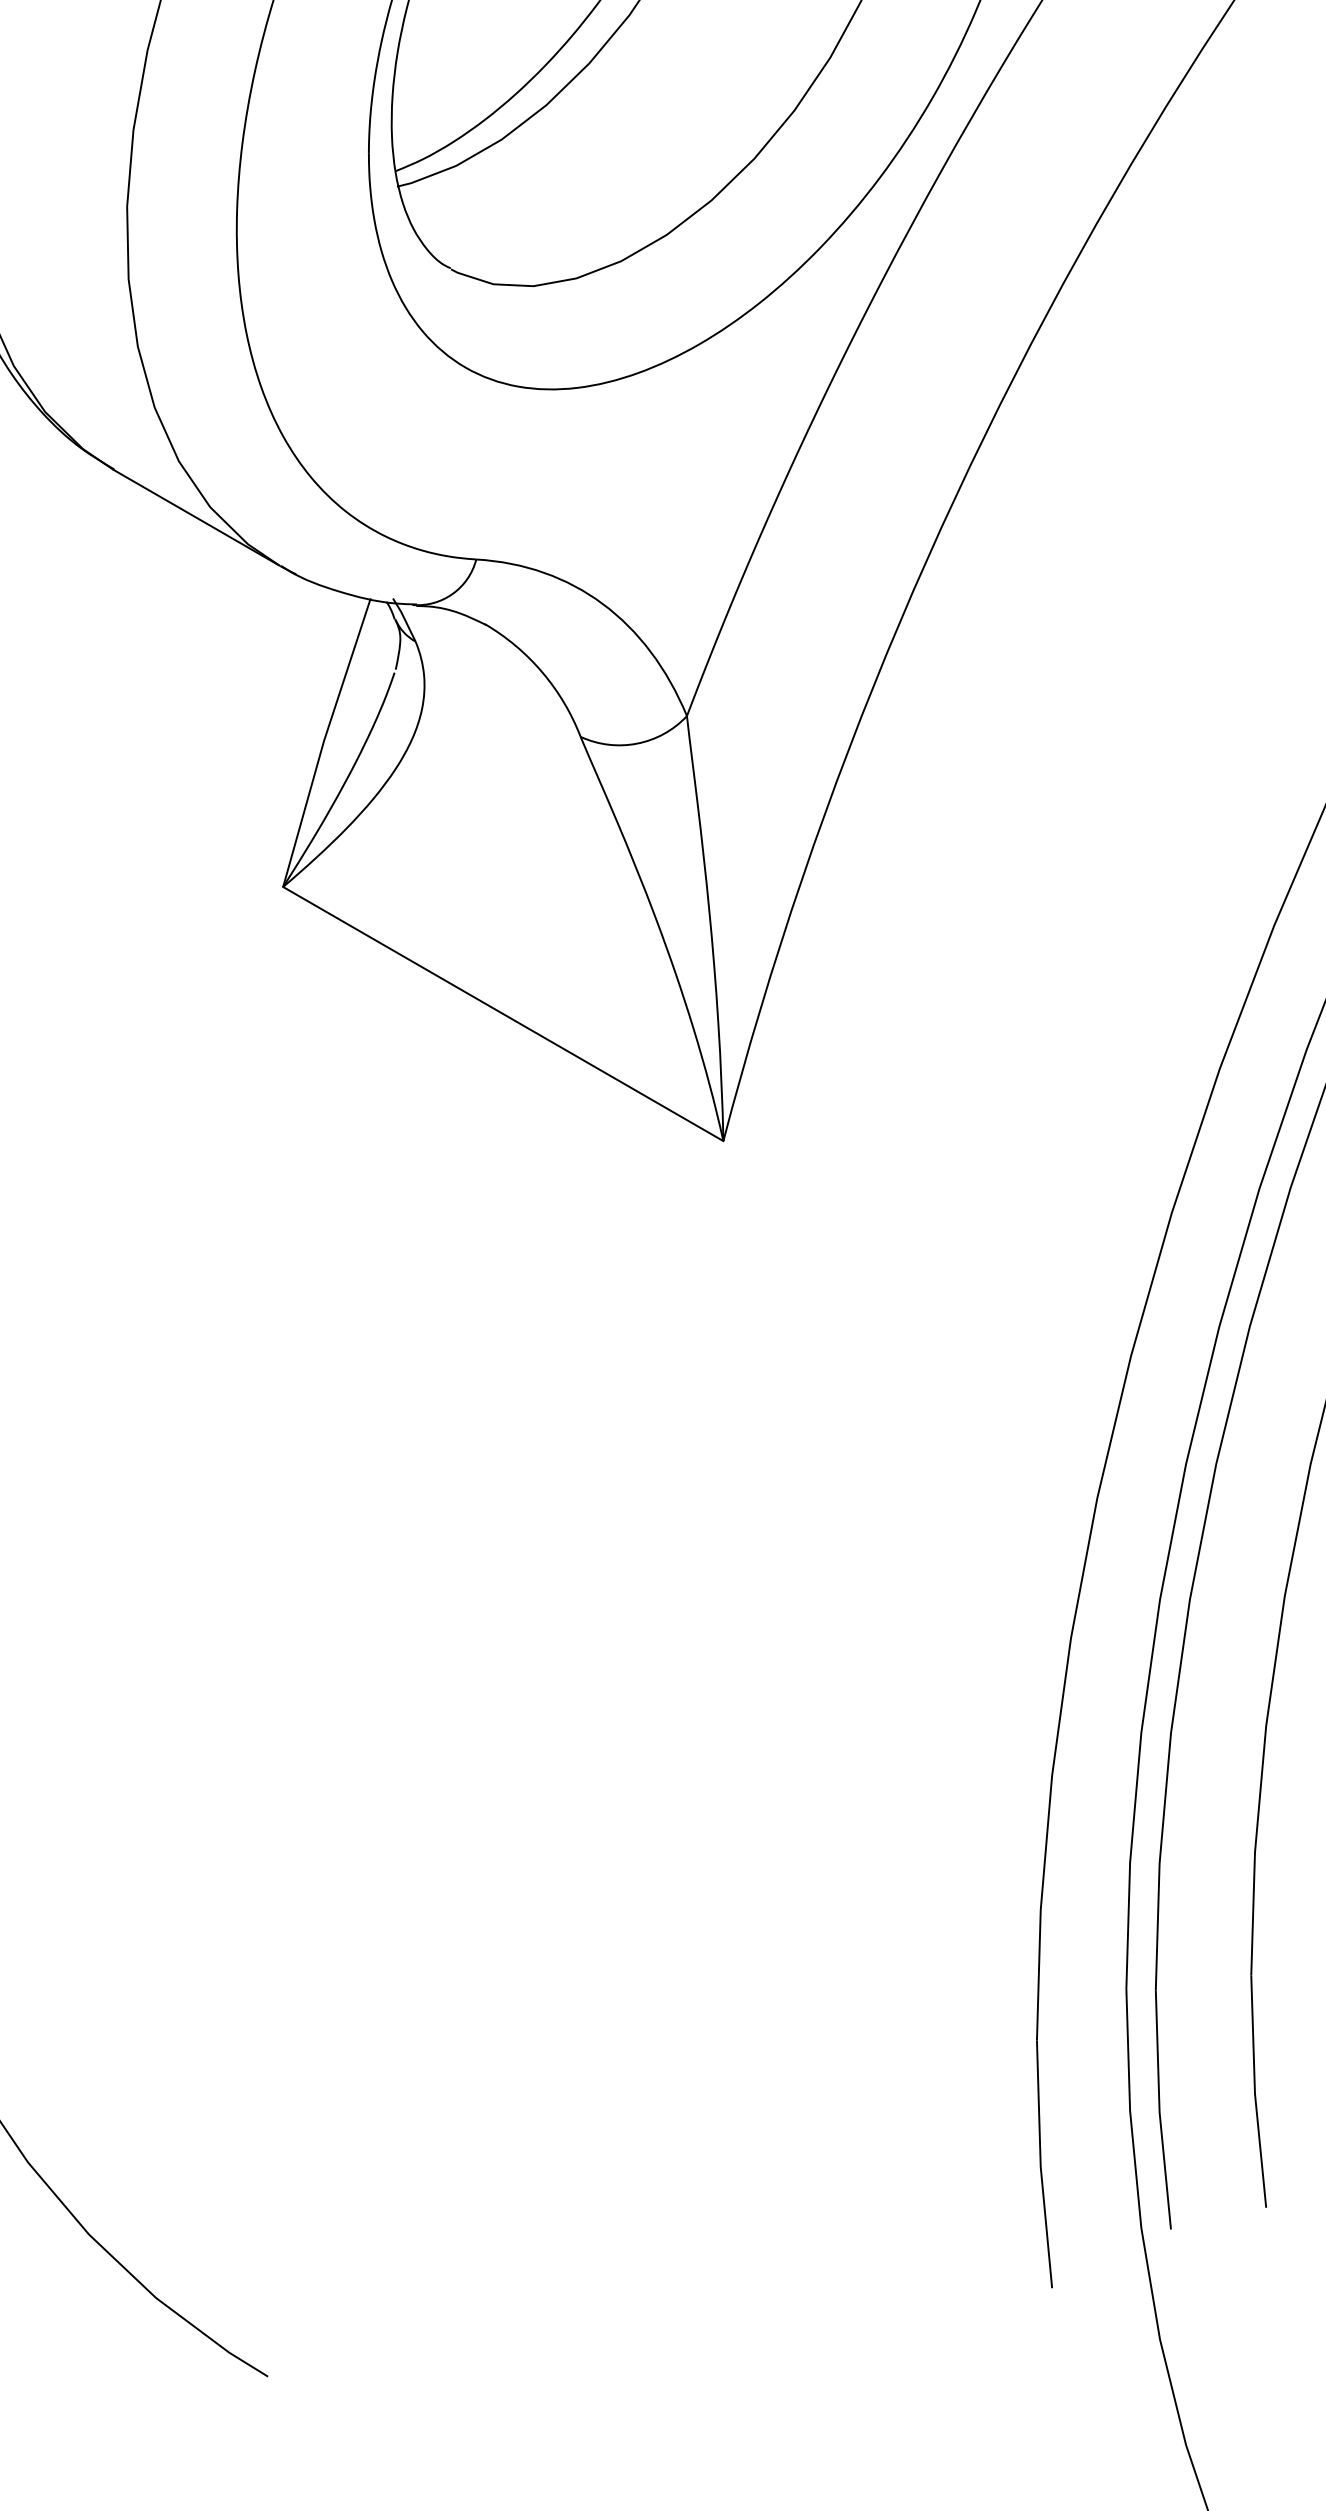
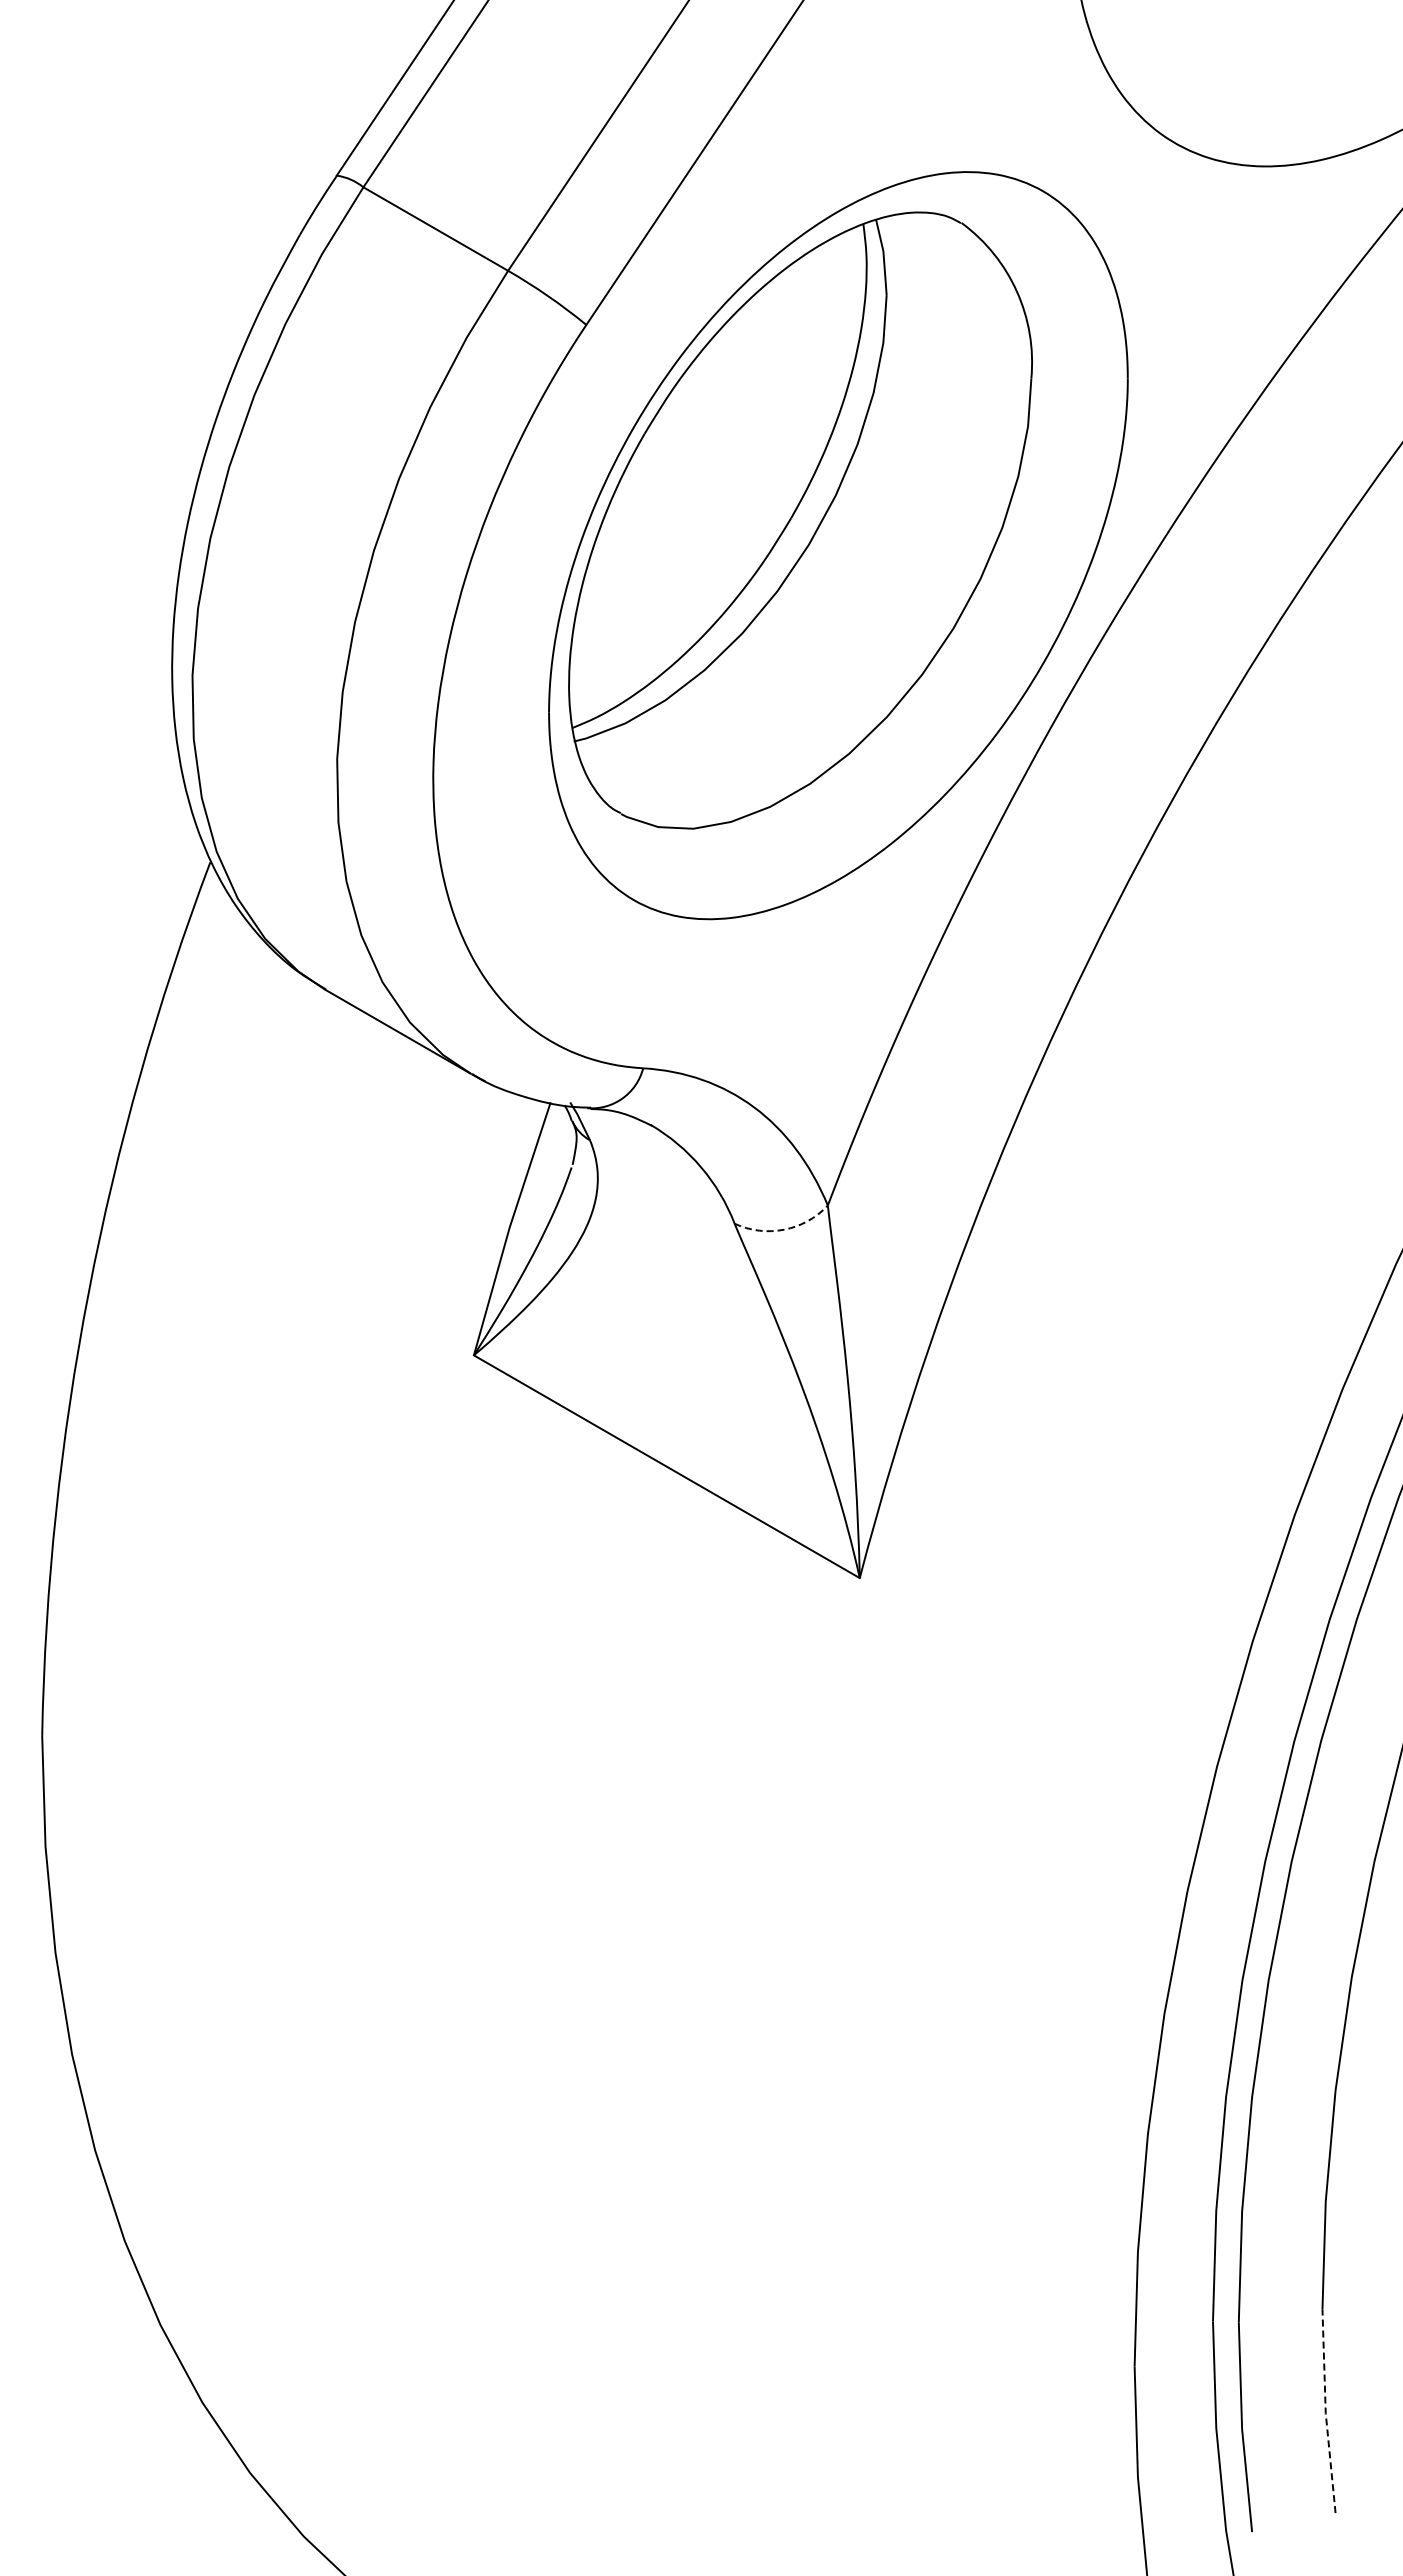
arc: (637, 743) -> (784, 1229), solid -> dashed
line: (1254, 2091) -> (1325, 2411), solid -> dashed

